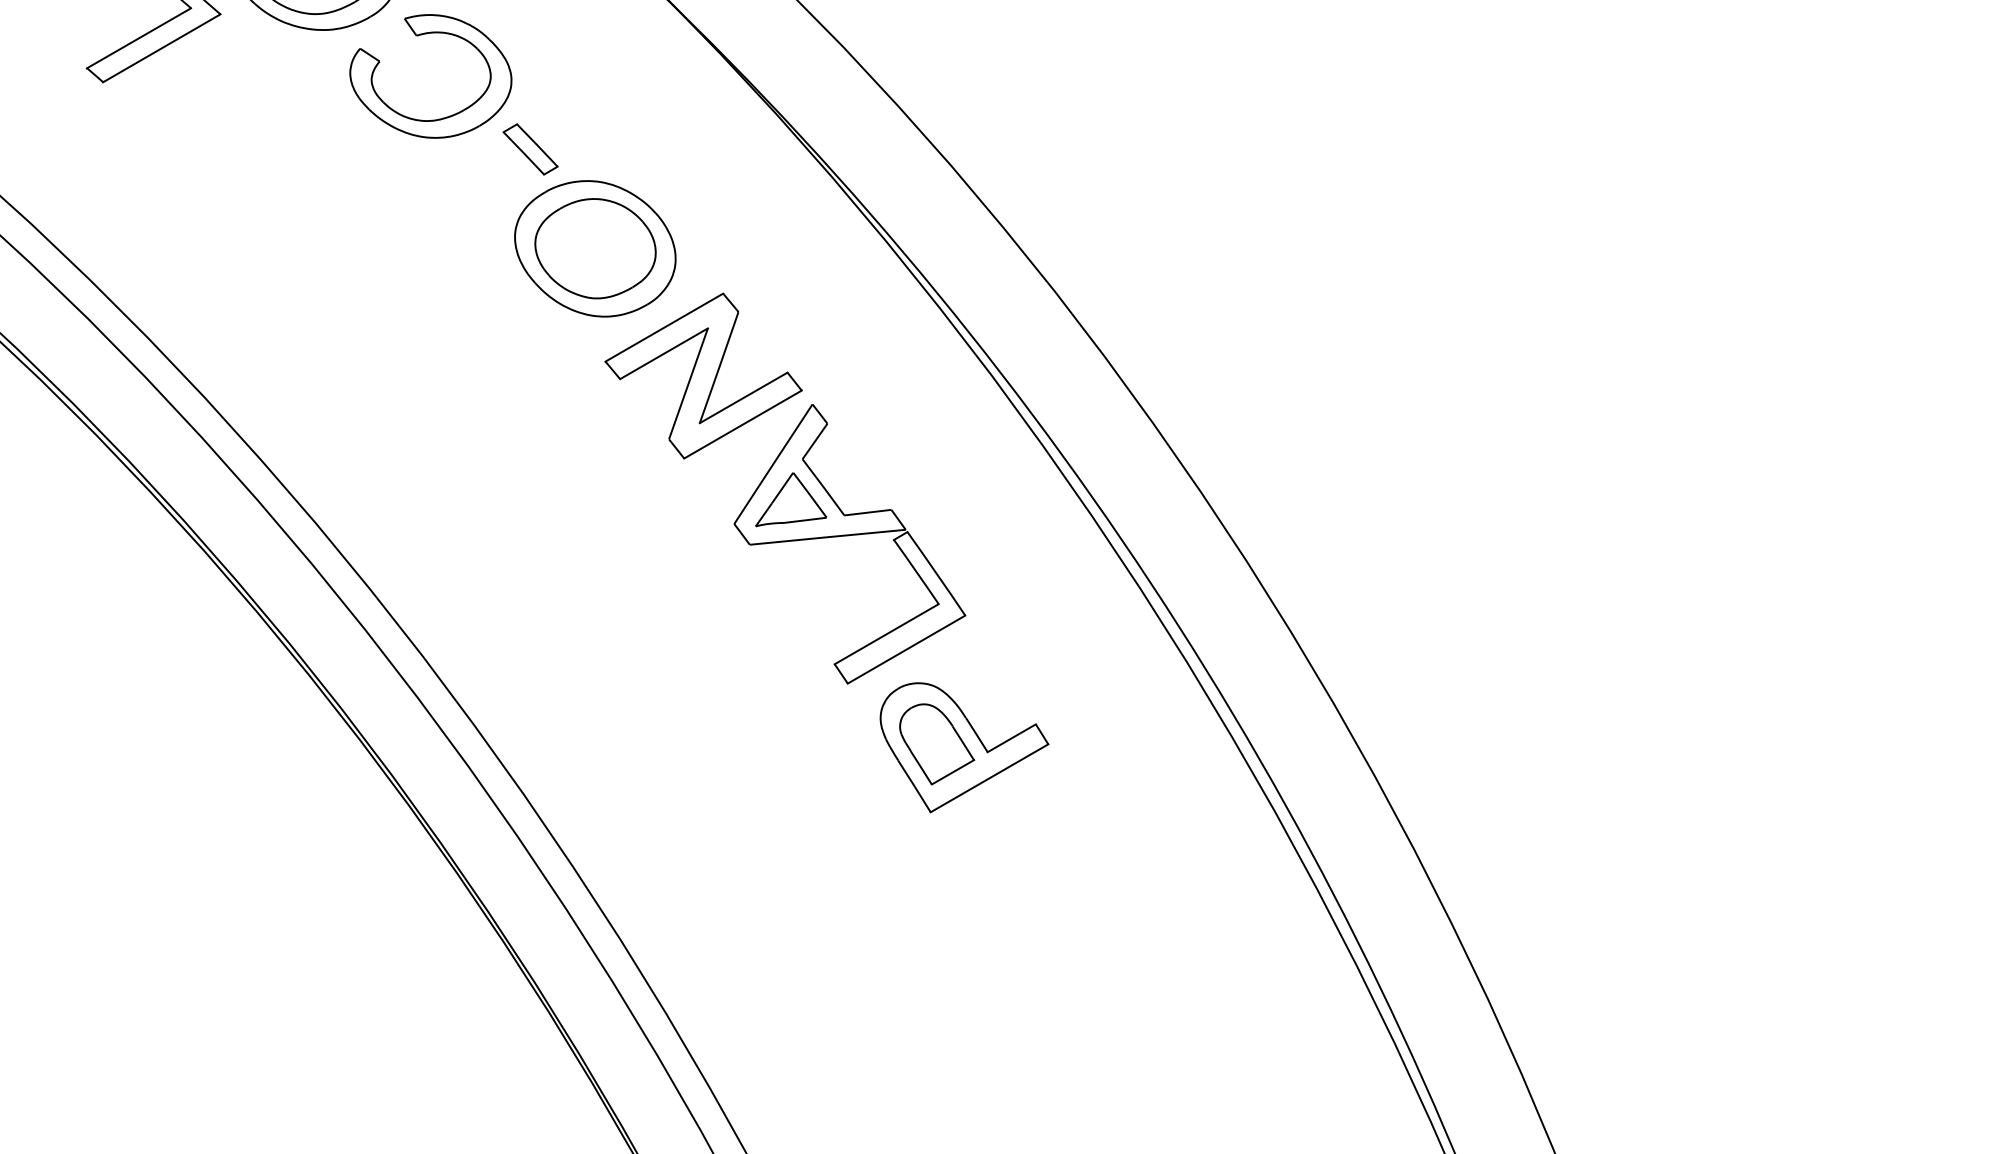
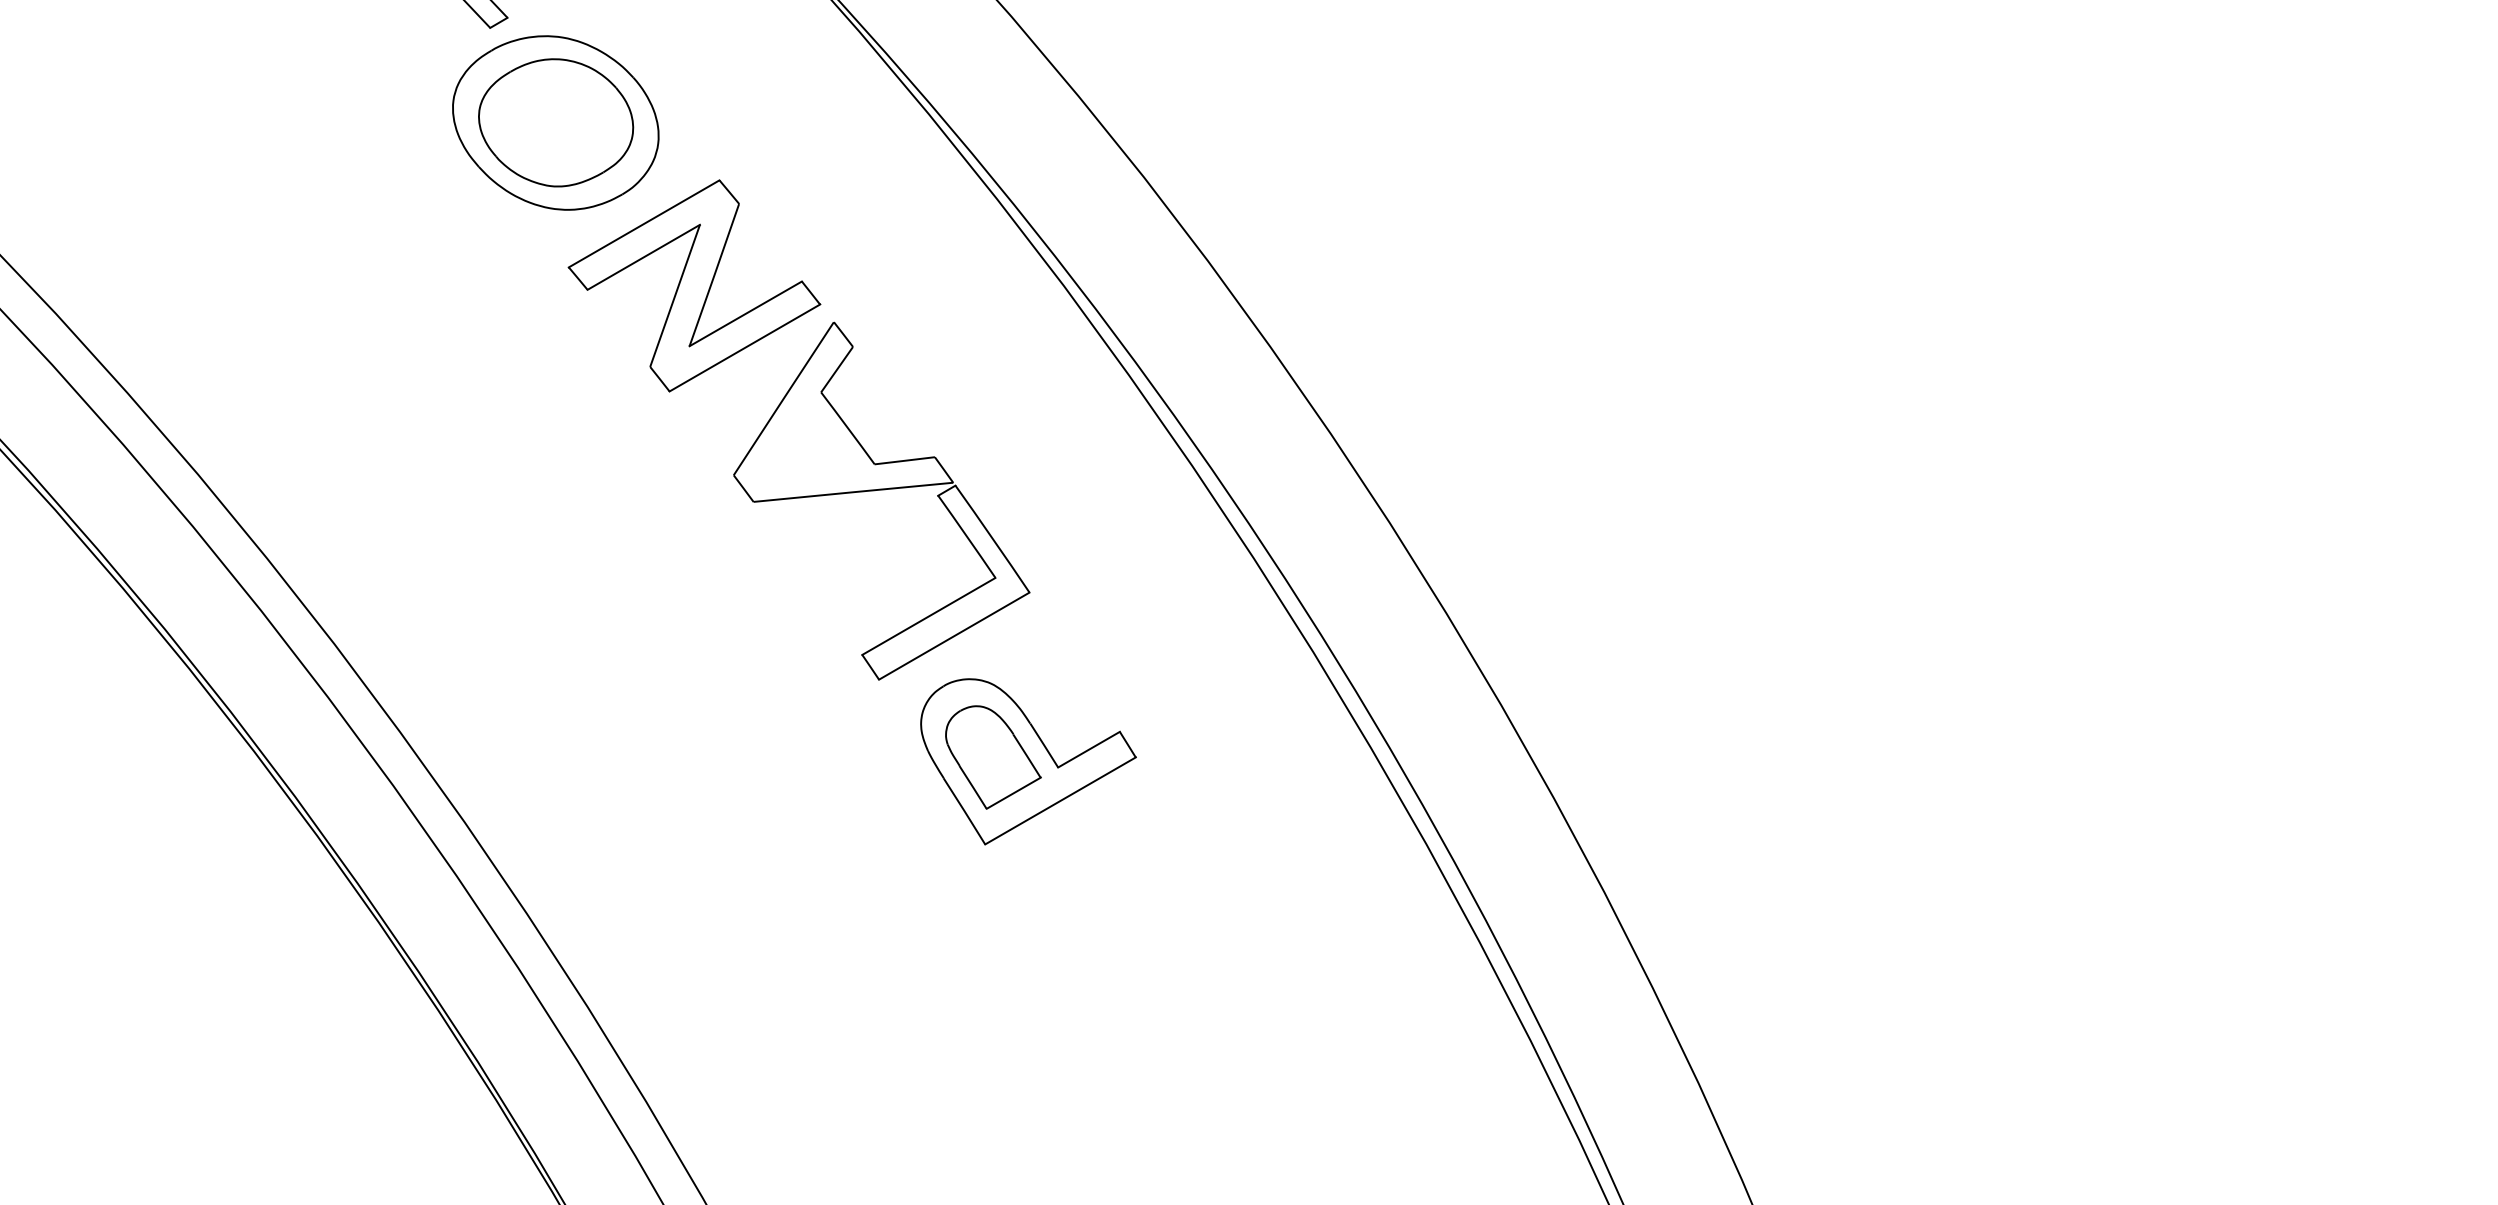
part: (791, 499) -> (806, 443), removed

